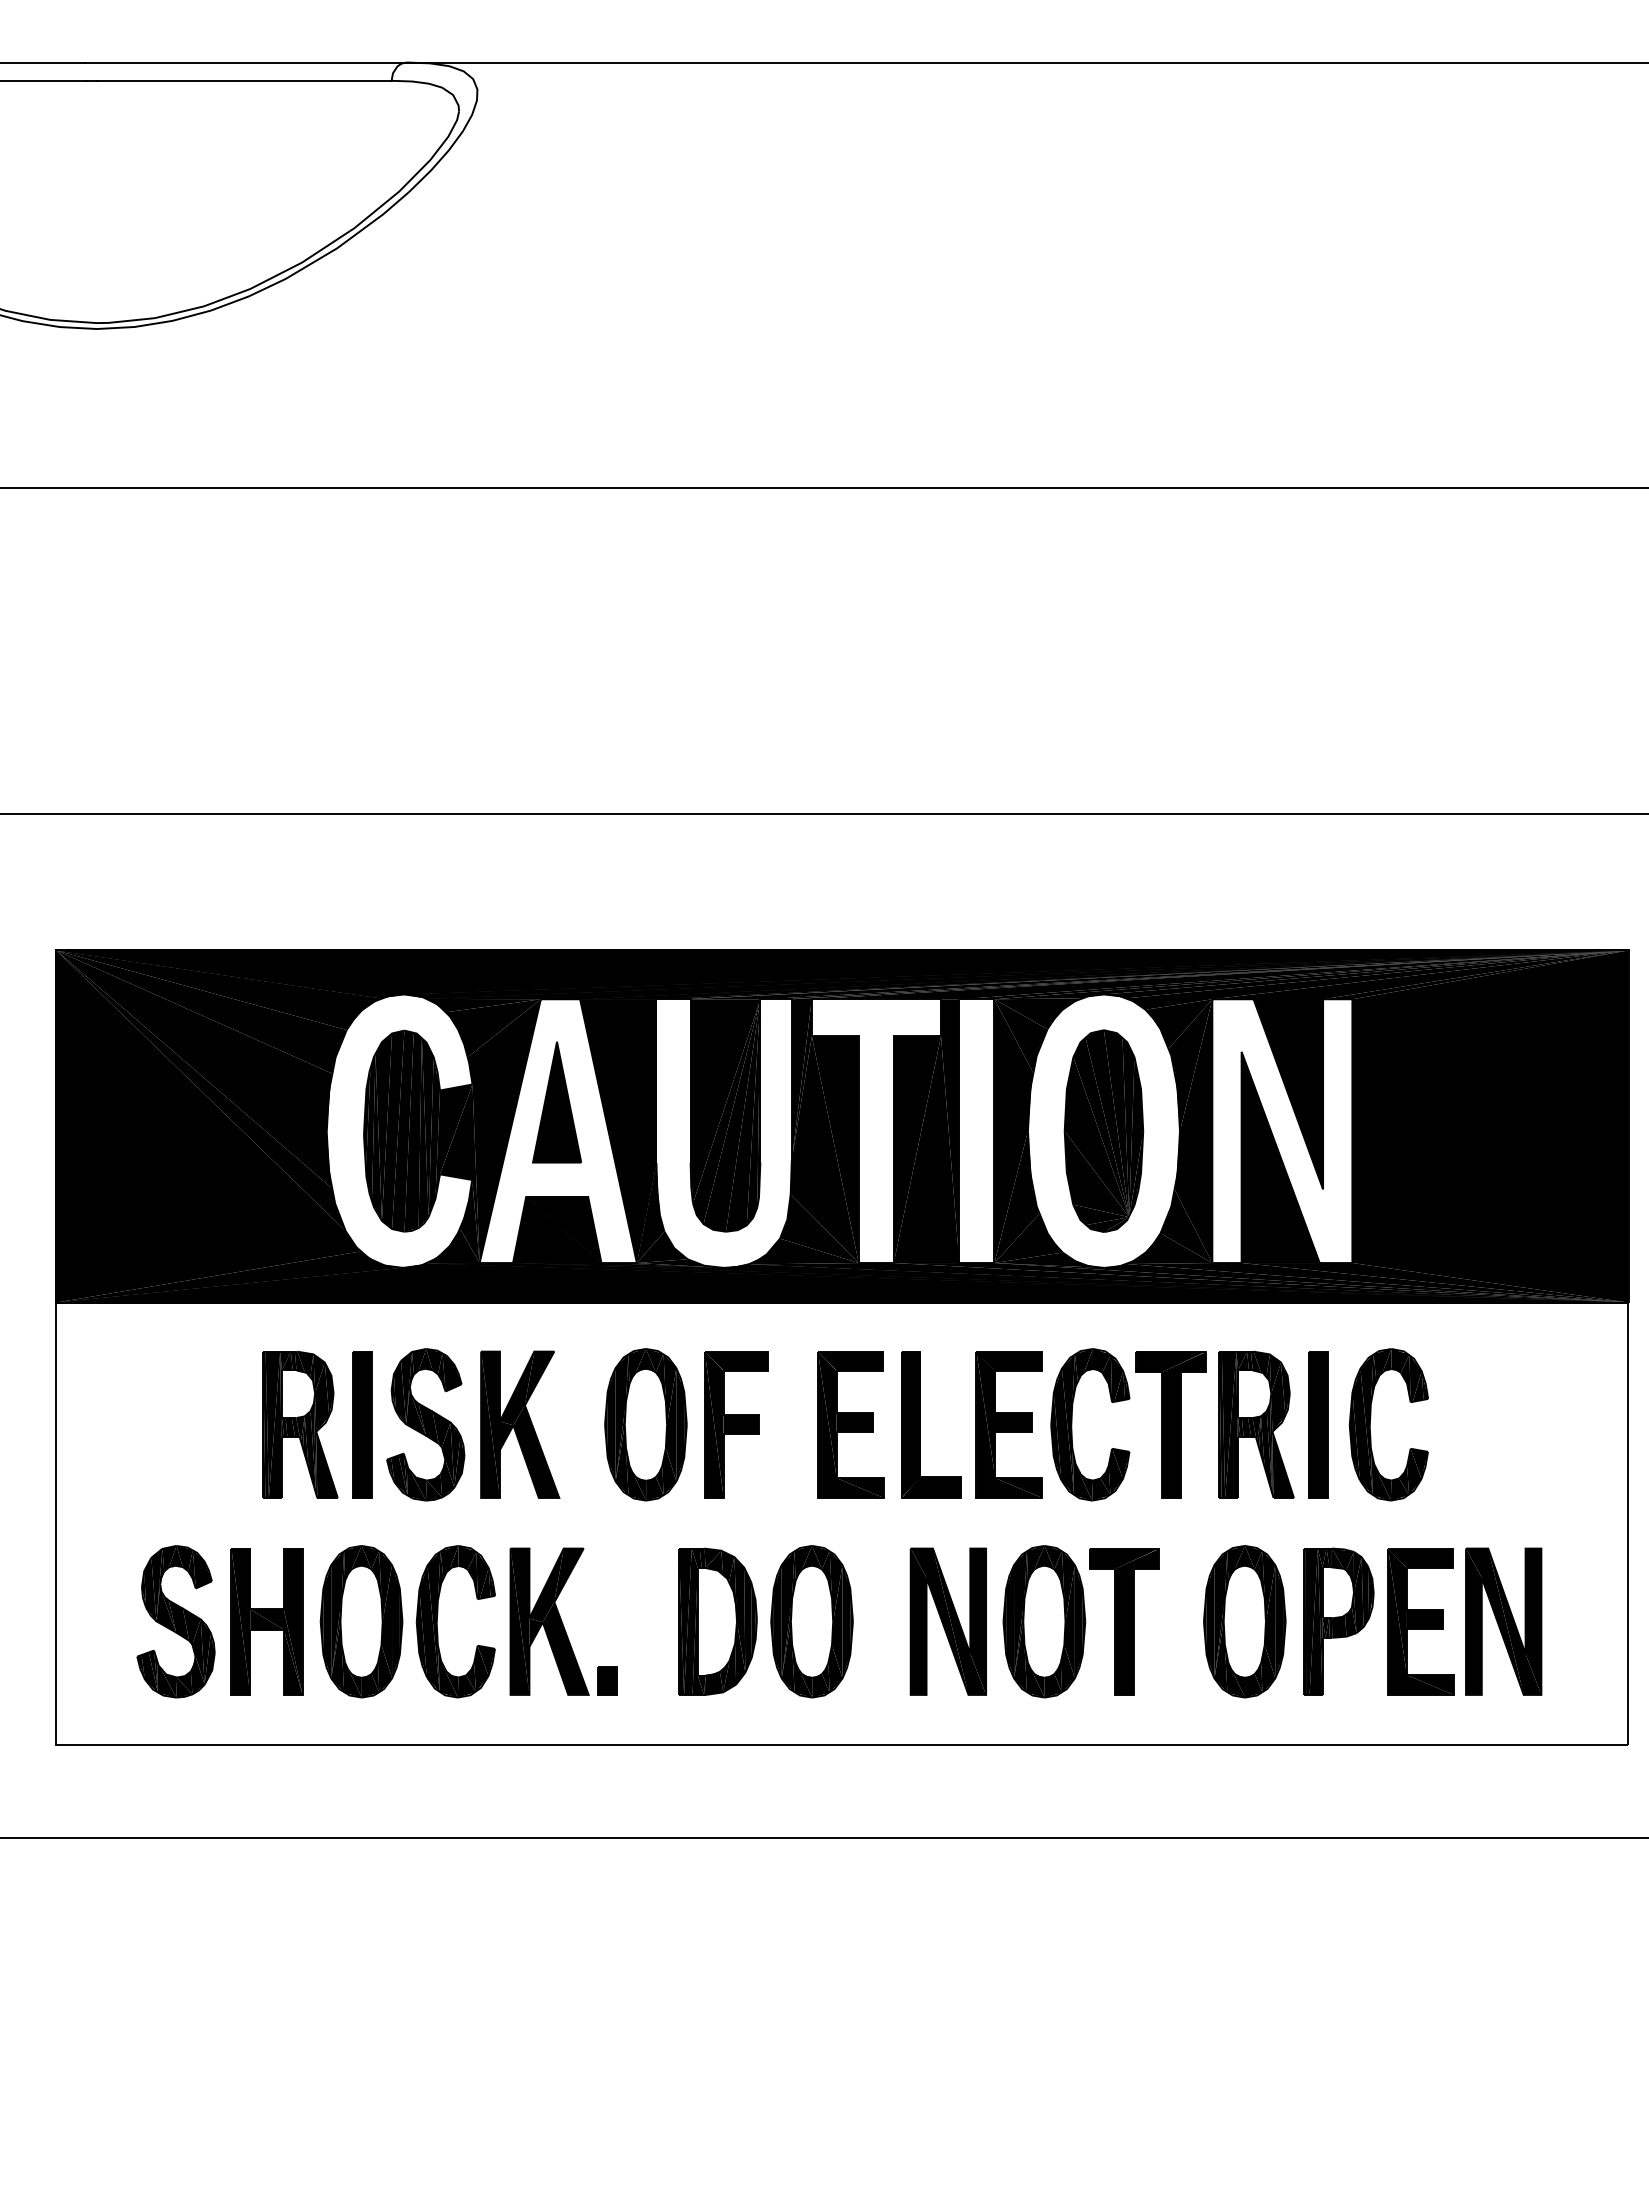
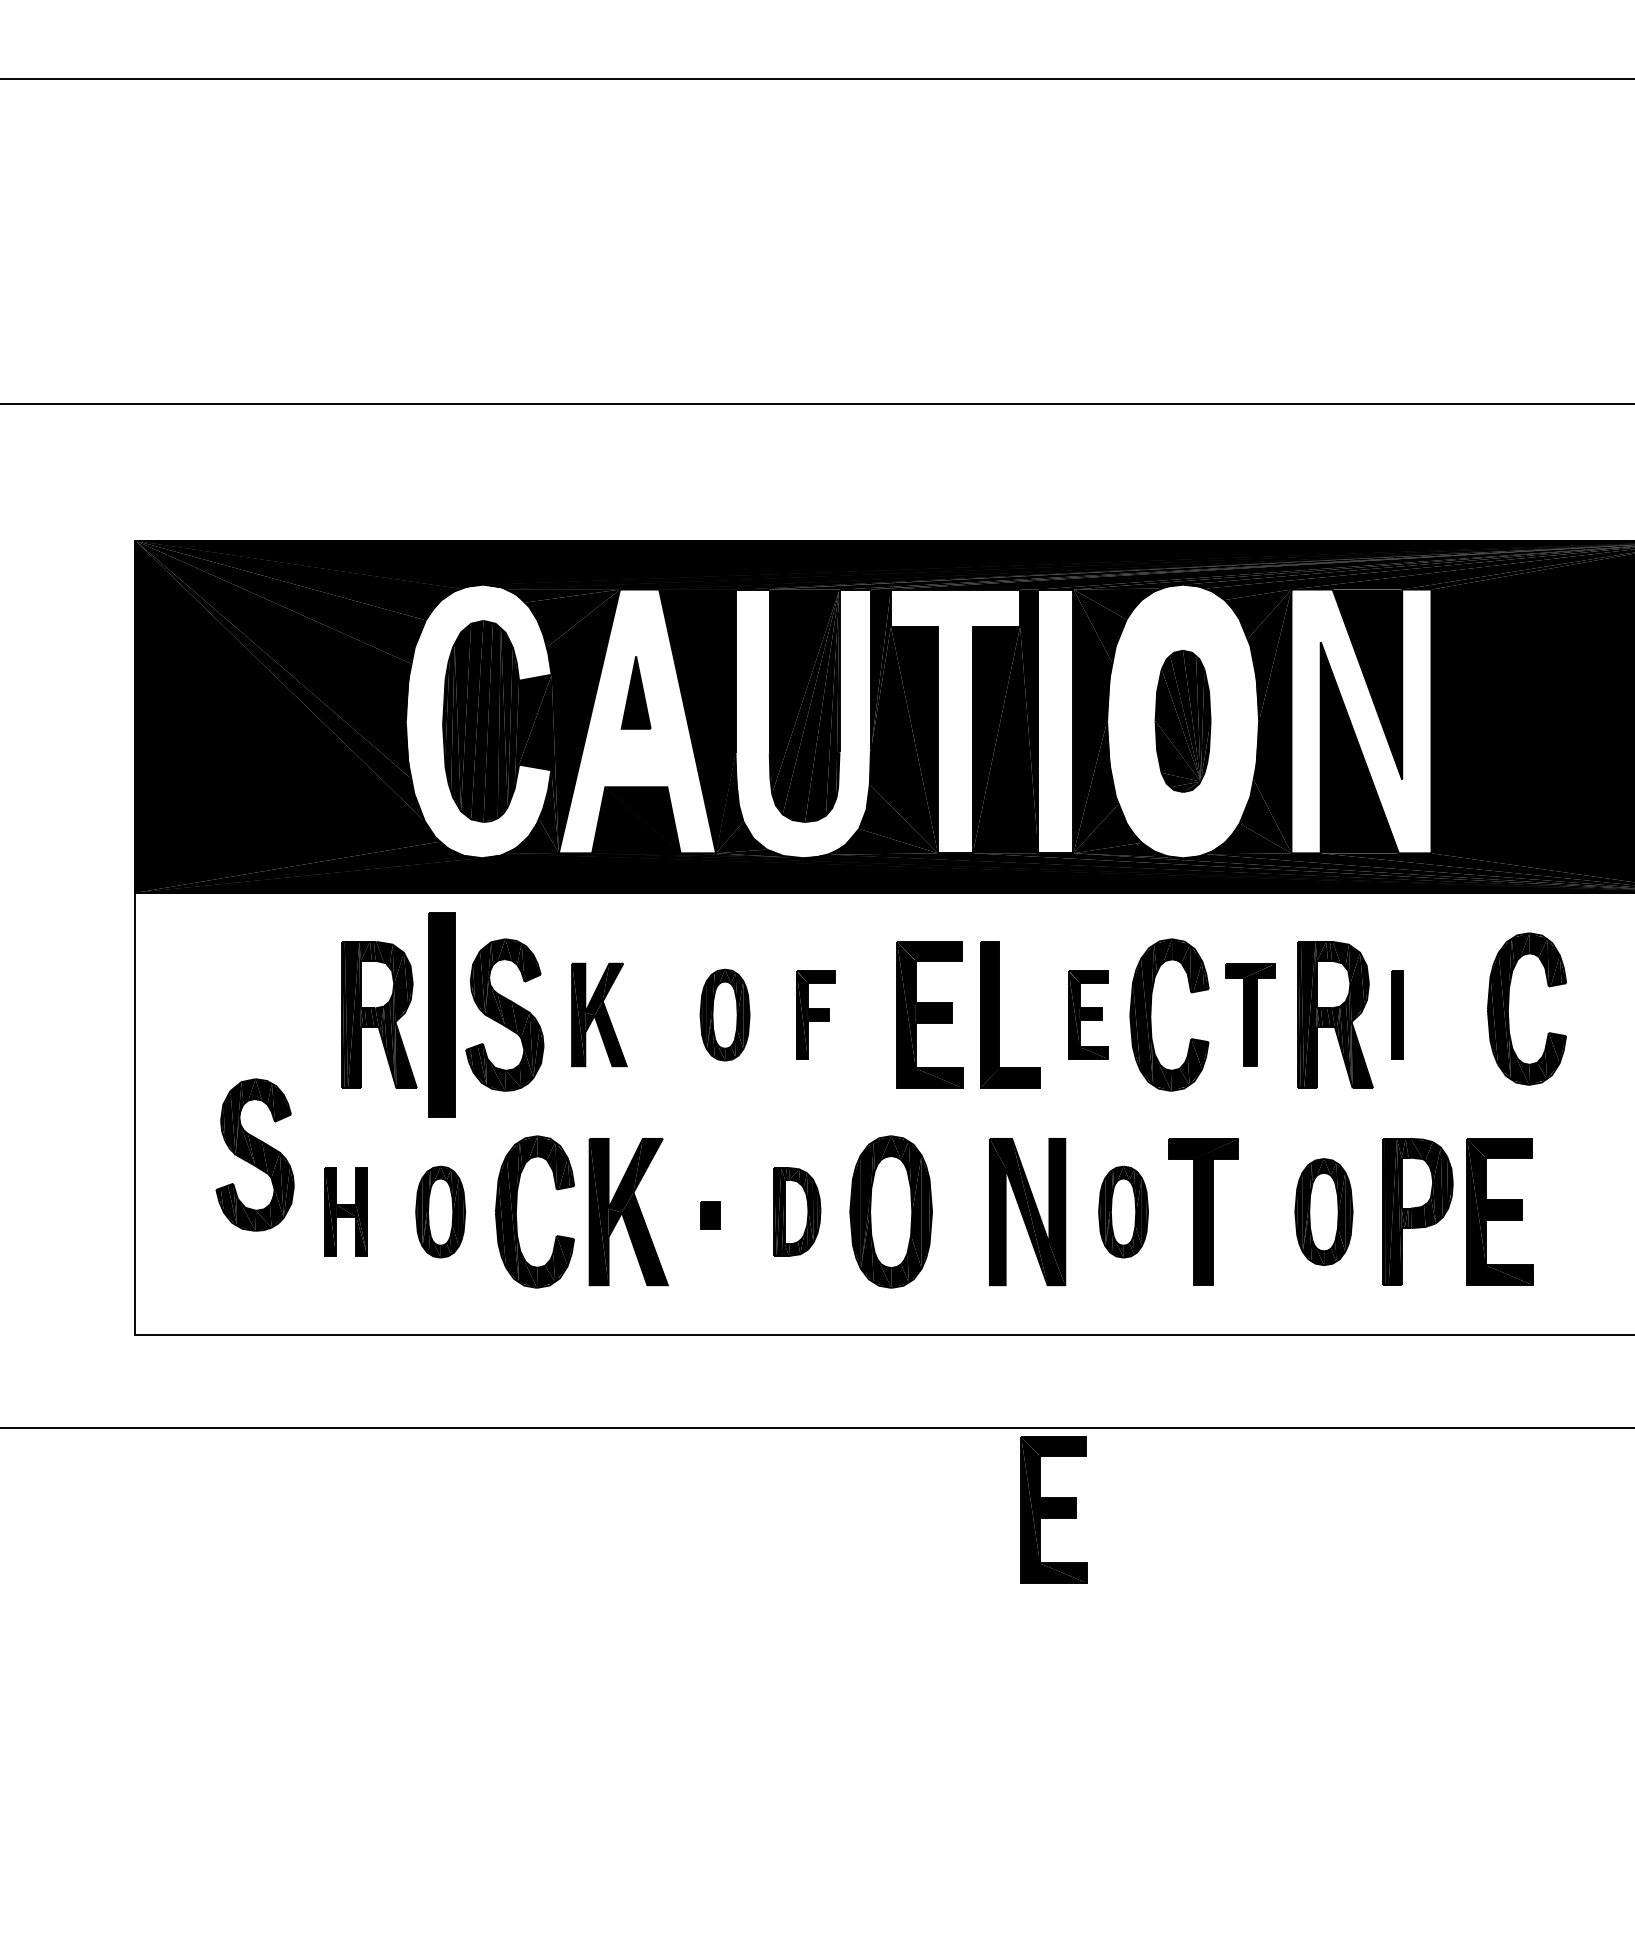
part: (556, 1102) -> (635, 692), size x0.6
part: (1103, 1130) -> (1182, 720), size x0.7
part: (362, 1424) -> (441, 1014), size x1.4
part: (520, 1424) -> (599, 1014), size x0.7
part: (645, 1424) -> (724, 1014), size x0.6
part: (736, 1424) -> (815, 1014), size x0.6
part: (1008, 1424) -> (1087, 1014), size x0.6
part: (1170, 1424) -> (1249, 1014), size x0.7
part: (1318, 1424) -> (1397, 1014), size x0.6
part: (1370, 1424) -> (1508, 1008), moved
part: (175, 1621) -> (254, 1154), moved
part: (266, 1621) -> (345, 1211), size x0.6
part: (361, 1621) -> (440, 1211), size x0.6
part: (717, 1621) -> (796, 1211), size x0.6
part: (1044, 1621) -> (1123, 1211), size x0.6
part: (1244, 1621) -> (1323, 1211), size x0.7
part: (1503, 1621) -> (1582, 1211), removed
part: (607, 1680) -> (710, 1214), moved
part: (974, 1919) -> (1053, 1509), added

